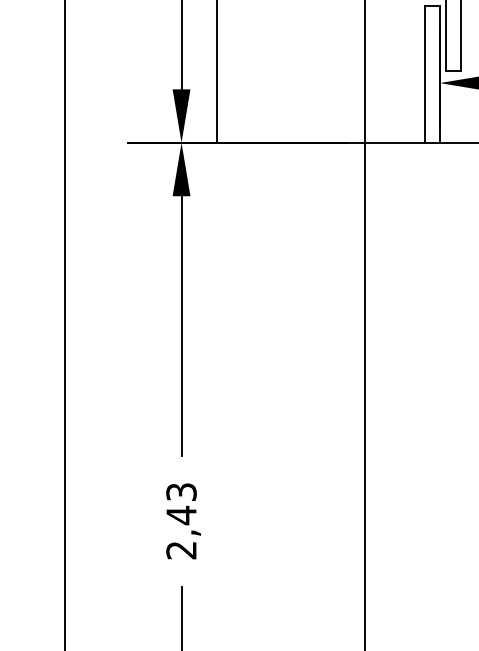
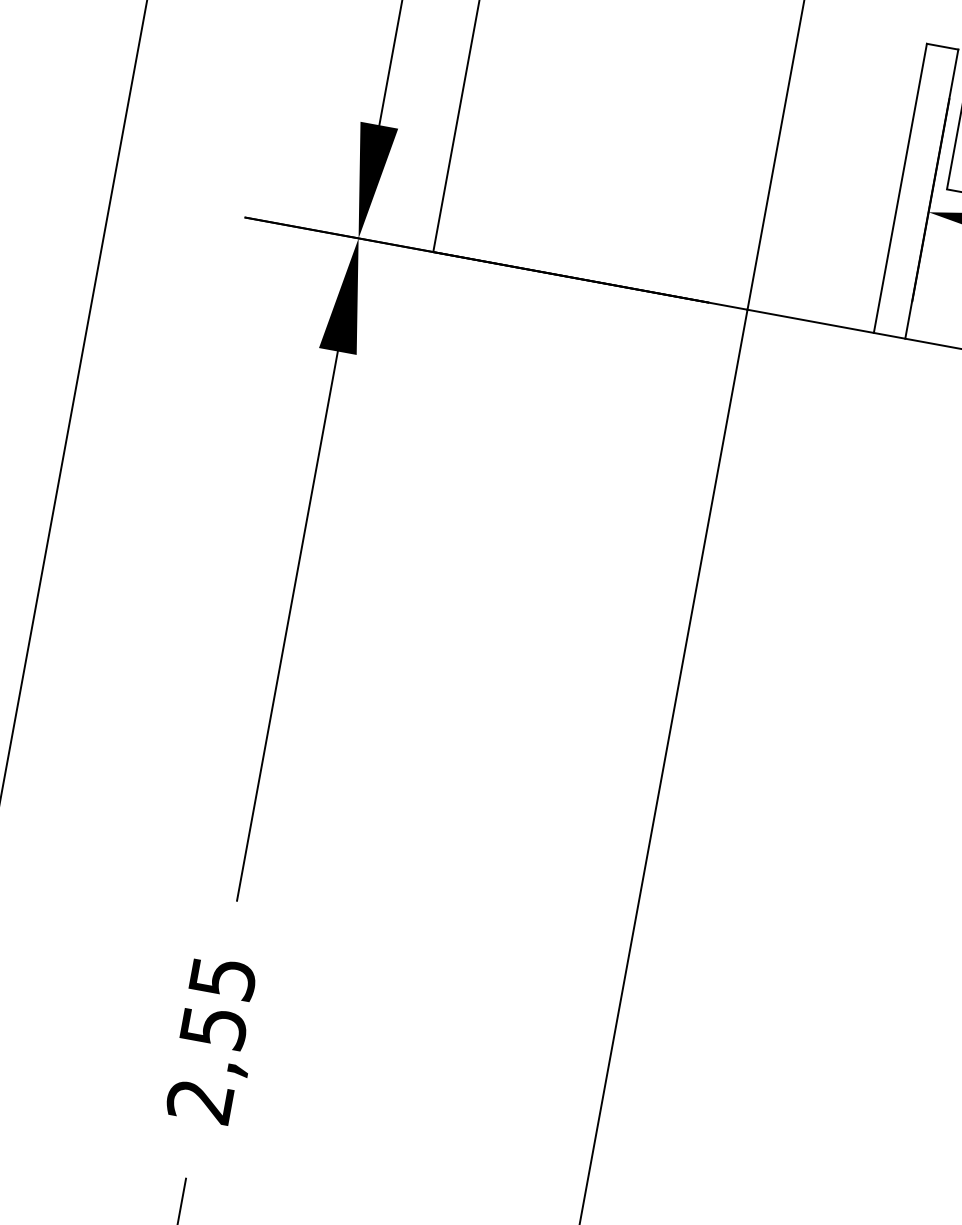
text: (181, 504) -> (217, 1004), 2,43 -> 2,55

